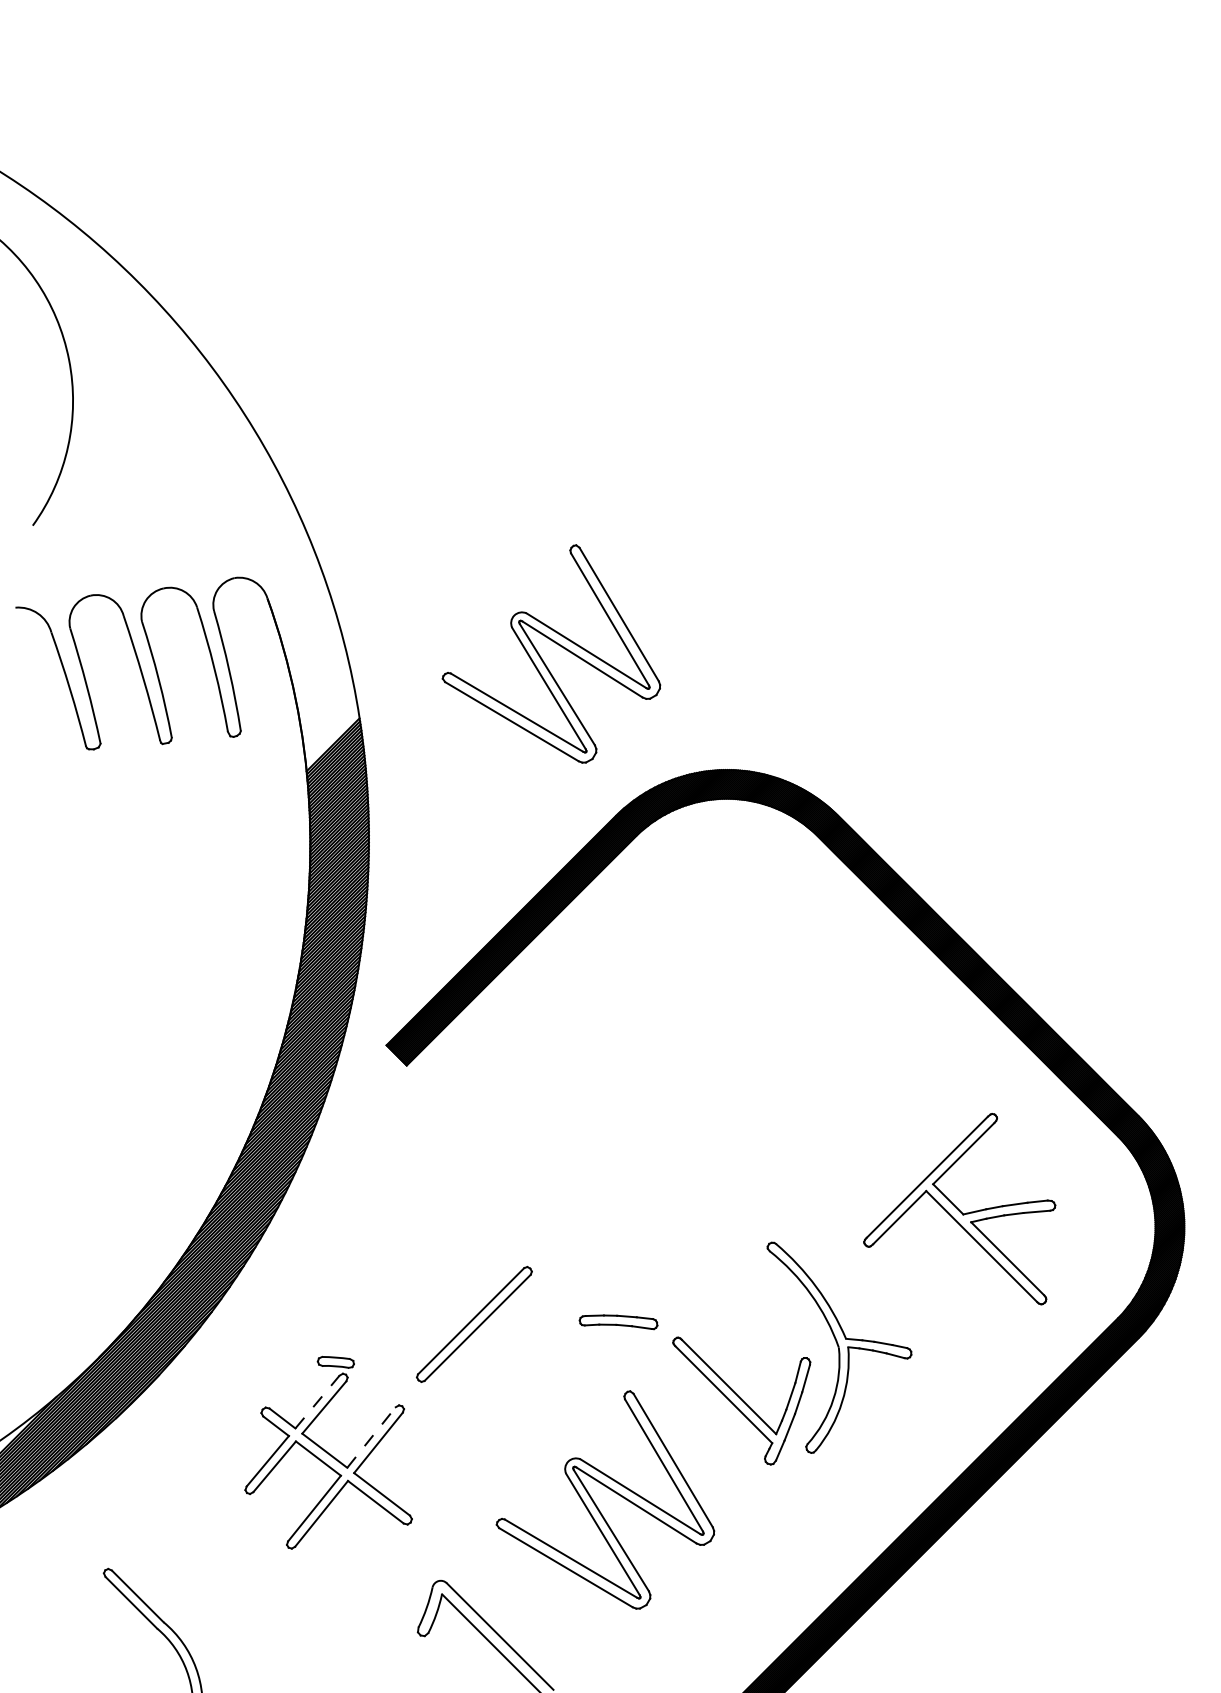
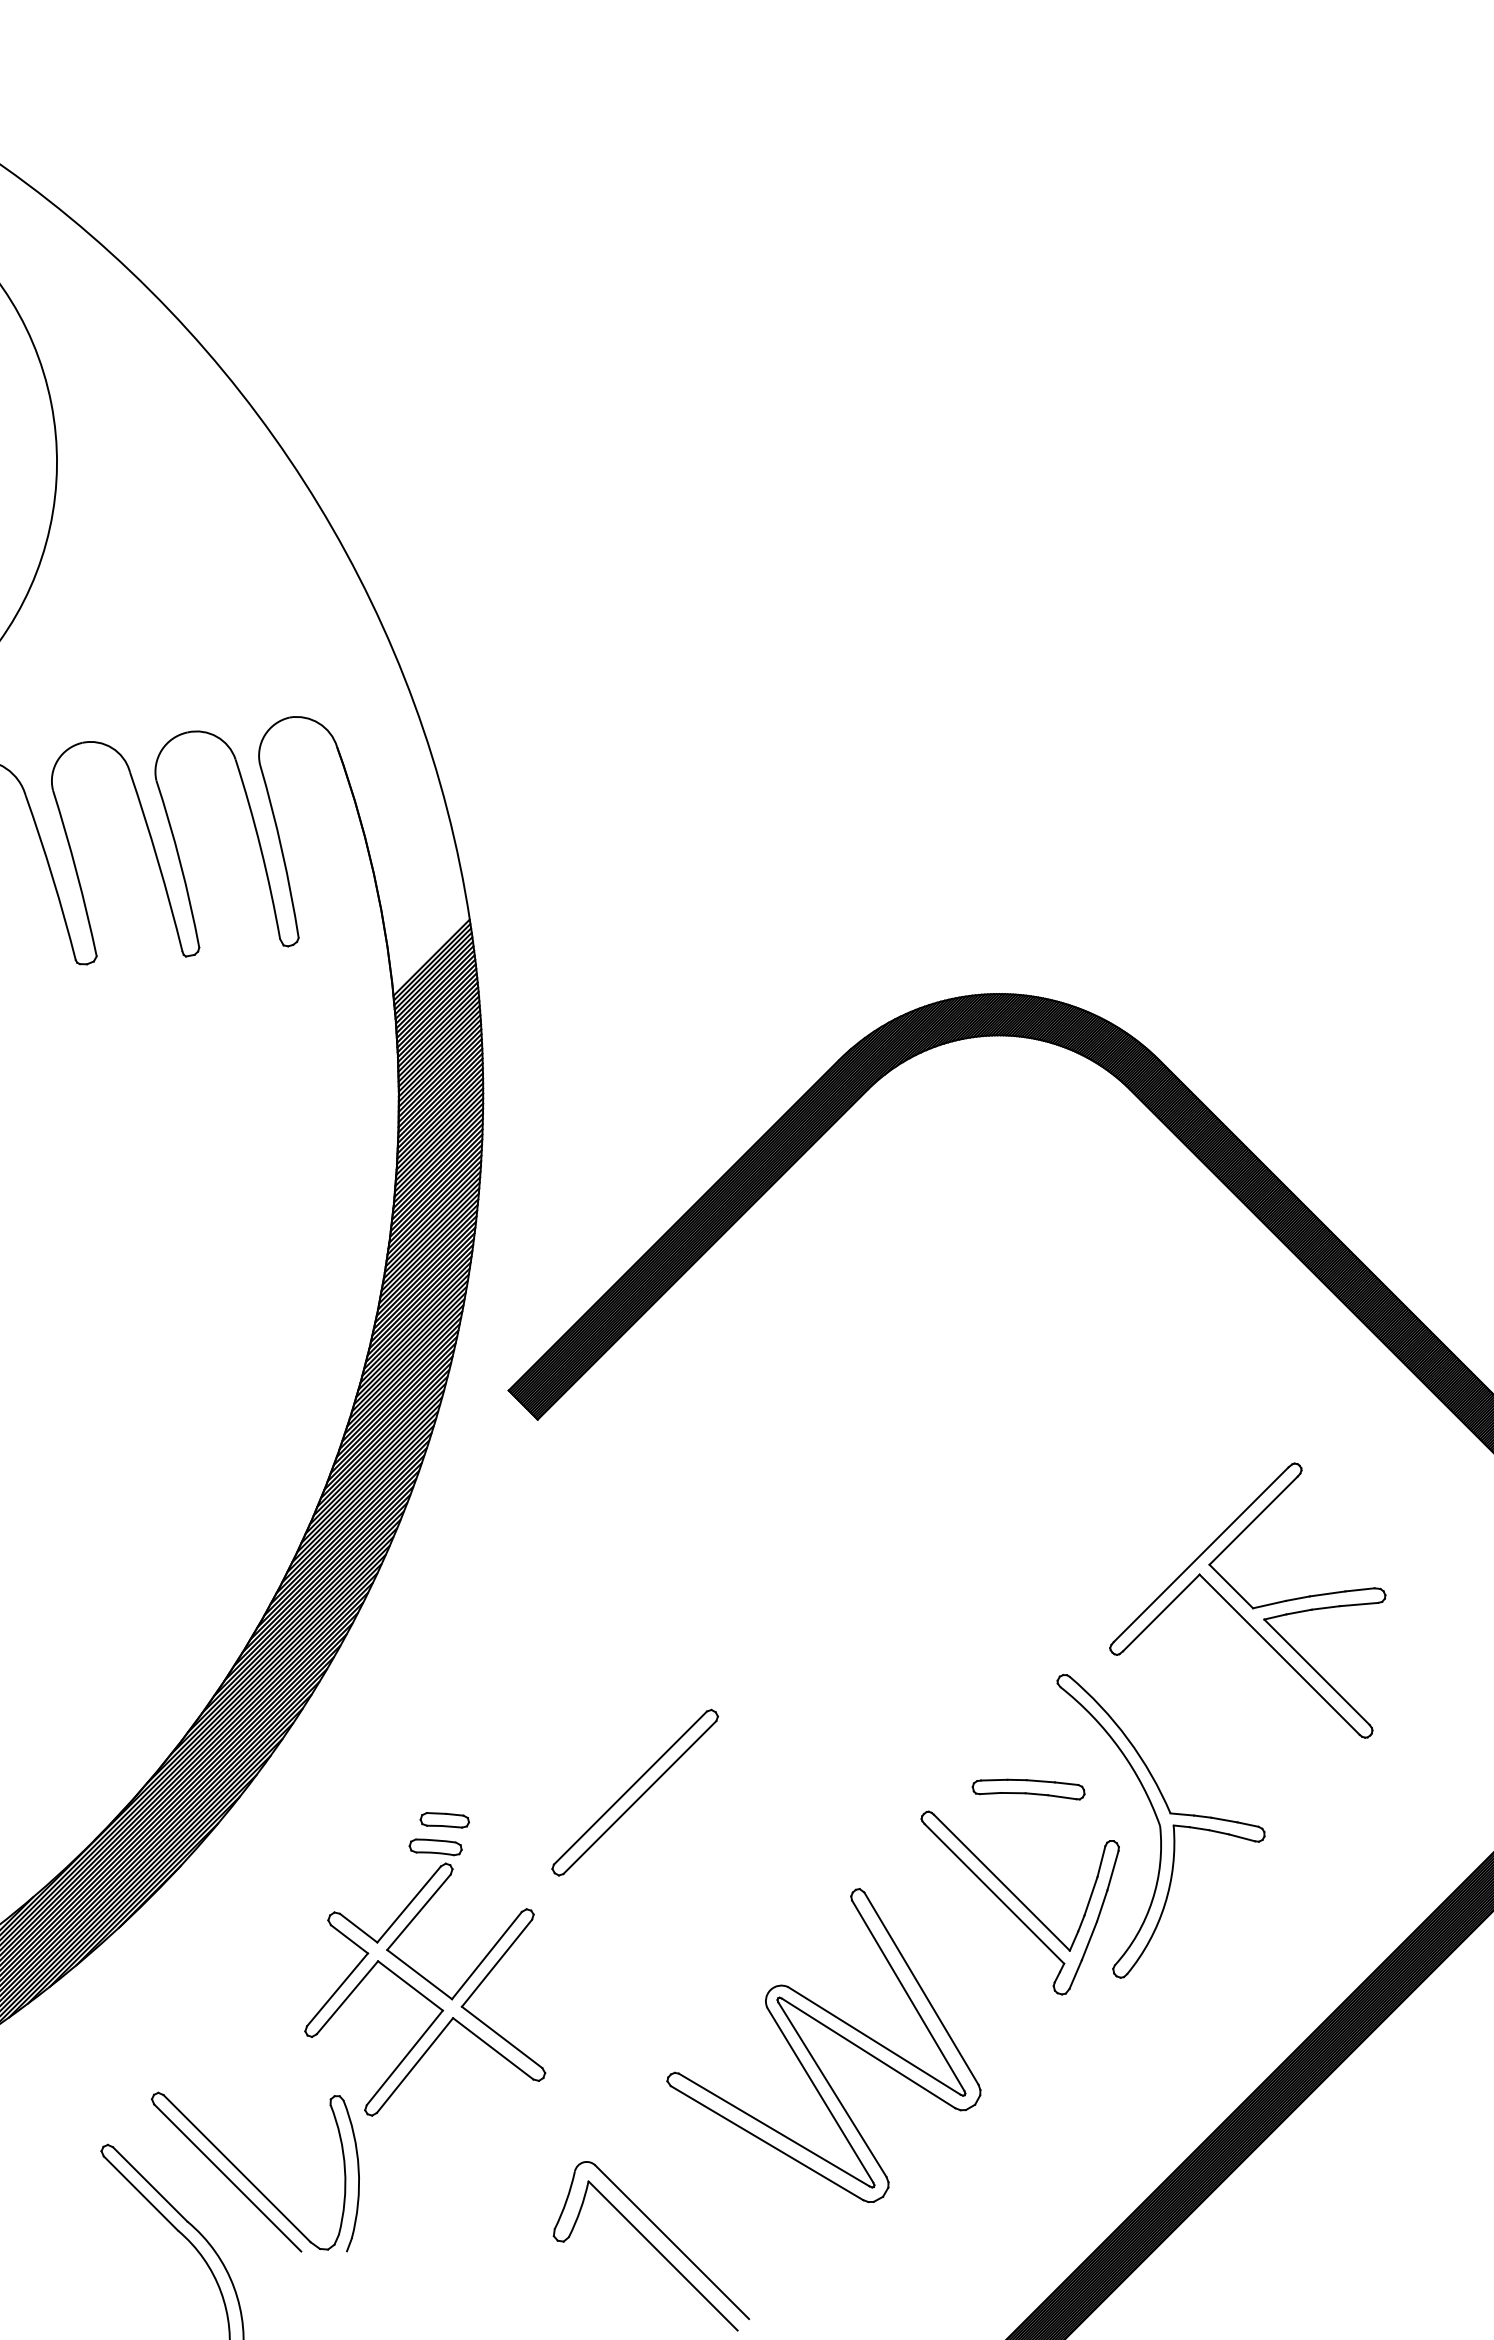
part: (556, 644) -> (753, 813), removed
part: (959, 1209) -> (1247, 1601), moved
part: (618, 1322) -> (1028, 1789), moved
part: (342, 1343) -> (445, 1820), added
line: (317, 1401) -> (409, 1903), dashed -> solid
line: (371, 1437) -> (486, 1955), dashed -> solid
part: (205, 1591) -> (247, 2177), added

